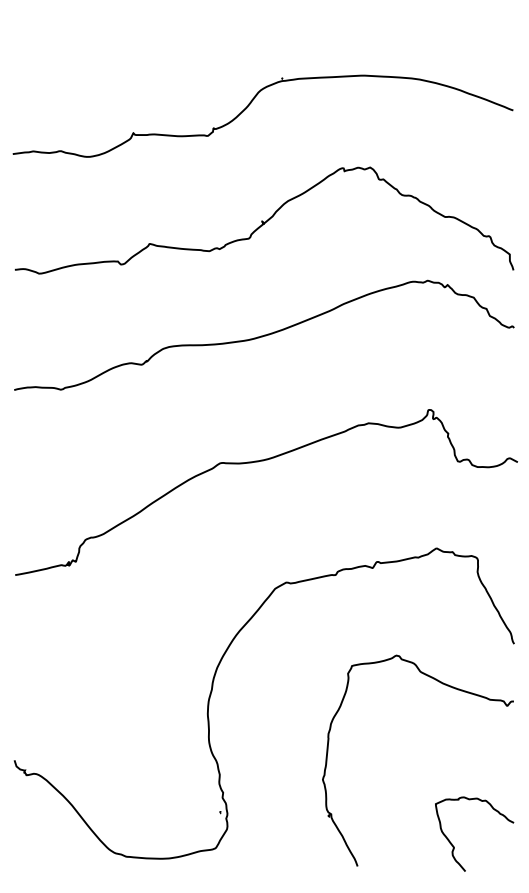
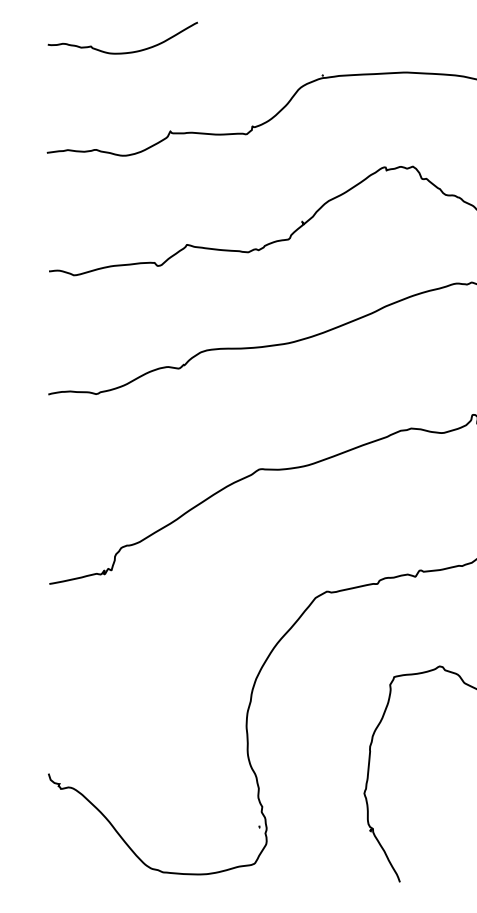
curve: (89, 55) -> (125, 51), added

